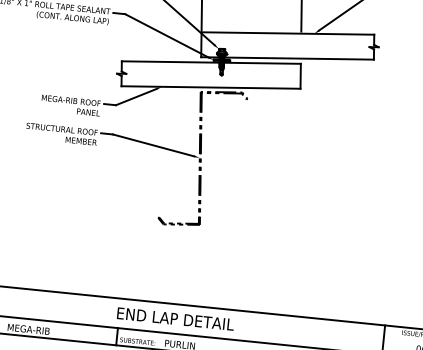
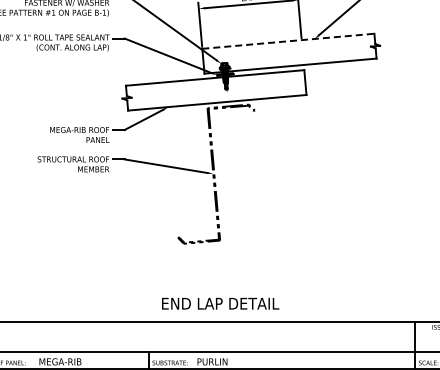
line: (288, 33) -> (288, 41), solid -> dashed
text: (175, 318) -> (220, 303), moved

